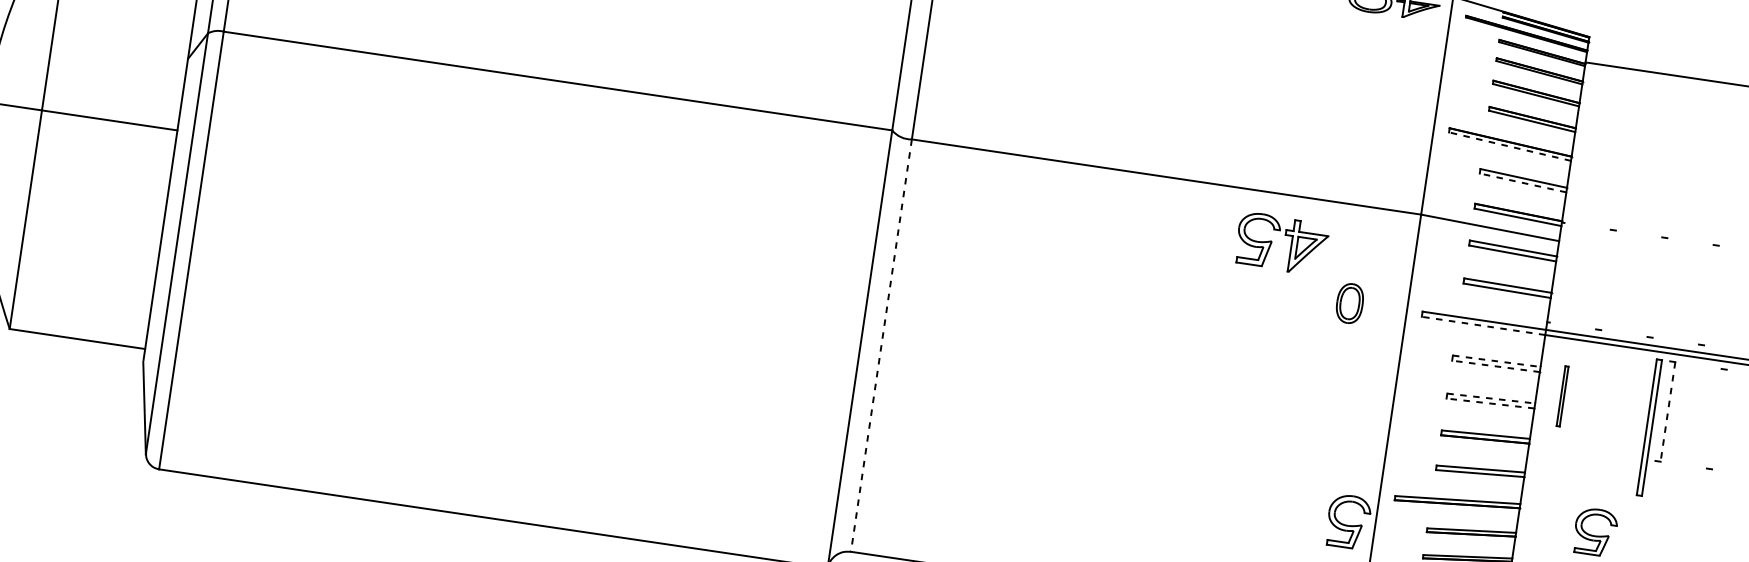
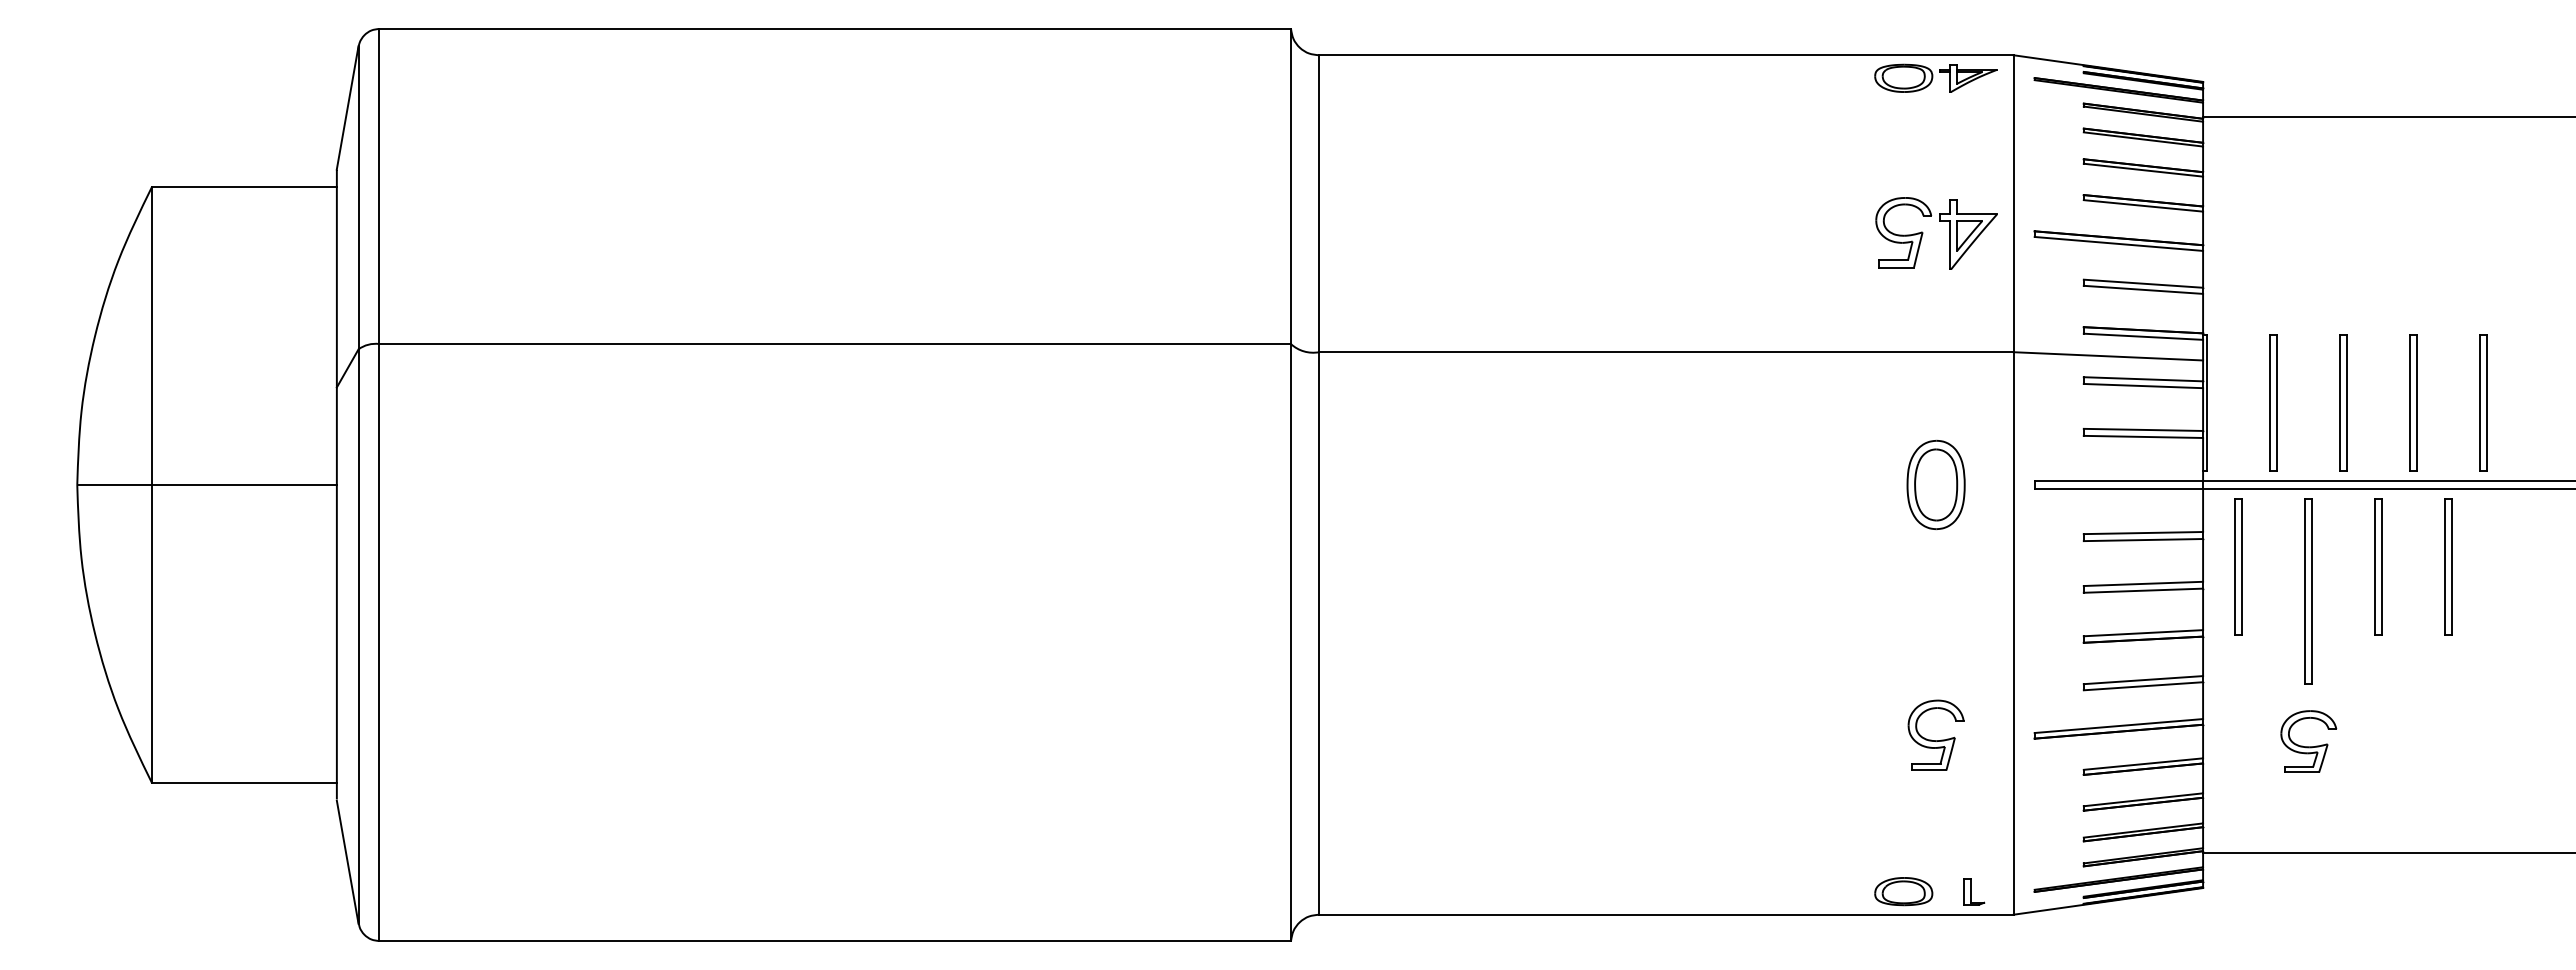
line: (1509, 146) -> (2118, 243), dashed -> solid
line: (1523, 182) -> (2143, 289), dashed -> solid
part: (1285, 235) -> (1939, 221), moved
line: (1557, 272) -> (2206, 402), added
line: (1603, 279) -> (2269, 402), added
line: (1608, 279) -> (2276, 402), added
line: (1654, 286) -> (2339, 402), added
line: (1659, 287) -> (2346, 402), added
line: (1706, 294) -> (2410, 402), added
line: (1711, 295) -> (2417, 402), added
part: (1349, 303) -> (1935, 484), size x1.67
line: (1483, 325) -> (2118, 488), dashed -> solid
line: (881, 345) -> (1318, 633), dashed -> solid
line: (1496, 361) -> (2143, 533), dashed -> solid
line: (1495, 366) -> (2143, 540), dashed -> solid
part: (1562, 396) -> (2238, 566), size x1.67
line: (1491, 398) -> (2143, 583), dashed -> solid
line: (1490, 403) -> (2143, 590), dashed -> solid
line: (1662, 410) -> (2374, 566), added
line: (1667, 411) -> (2381, 566), dashed -> solid
line: (1714, 418) -> (2445, 566), added
line: (1719, 419) -> (2452, 566), added
part: (1649, 427) -> (2308, 591), moved
part: (1348, 520) -> (1935, 734), moved

